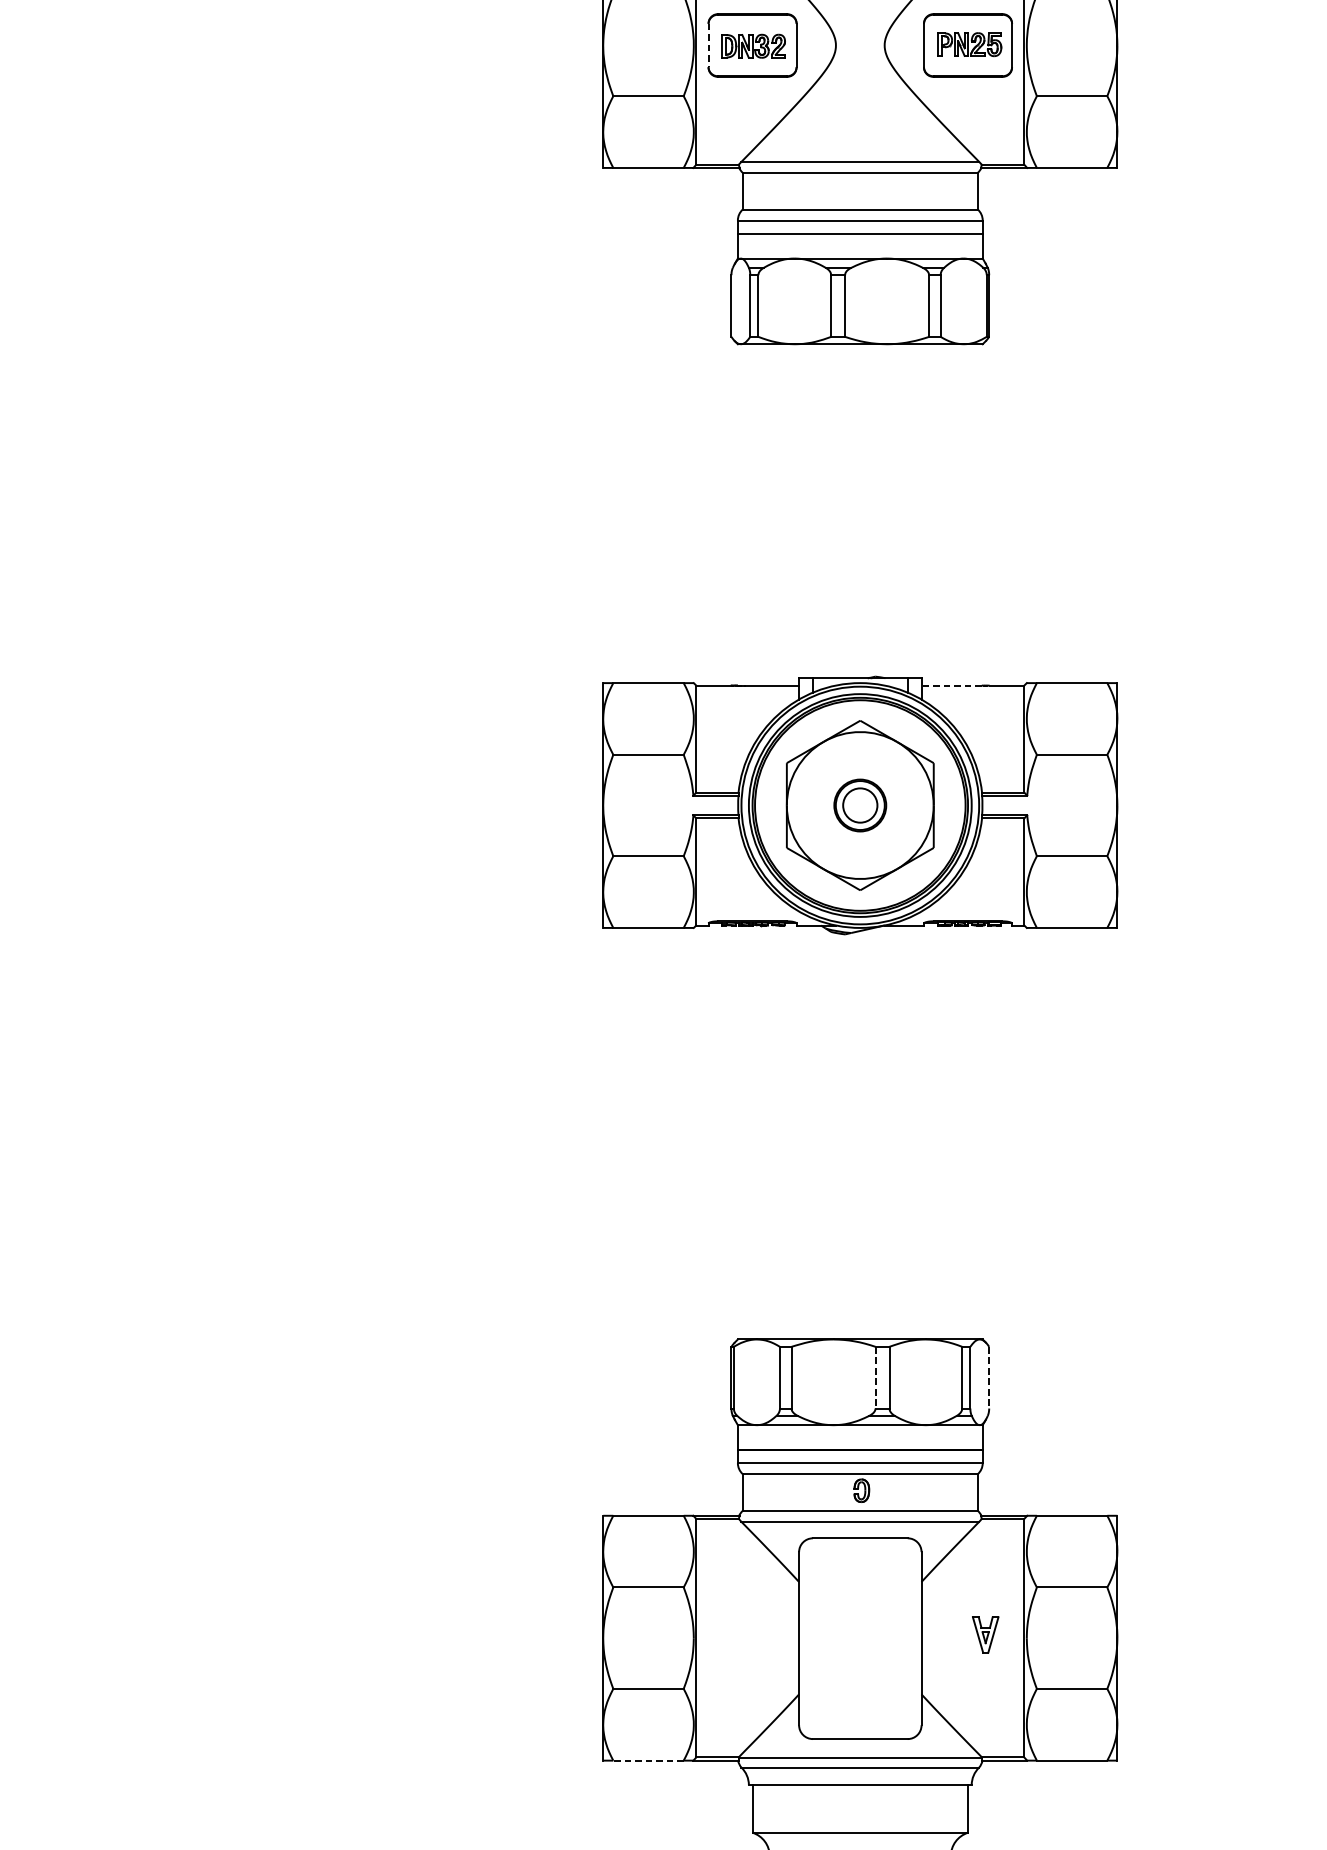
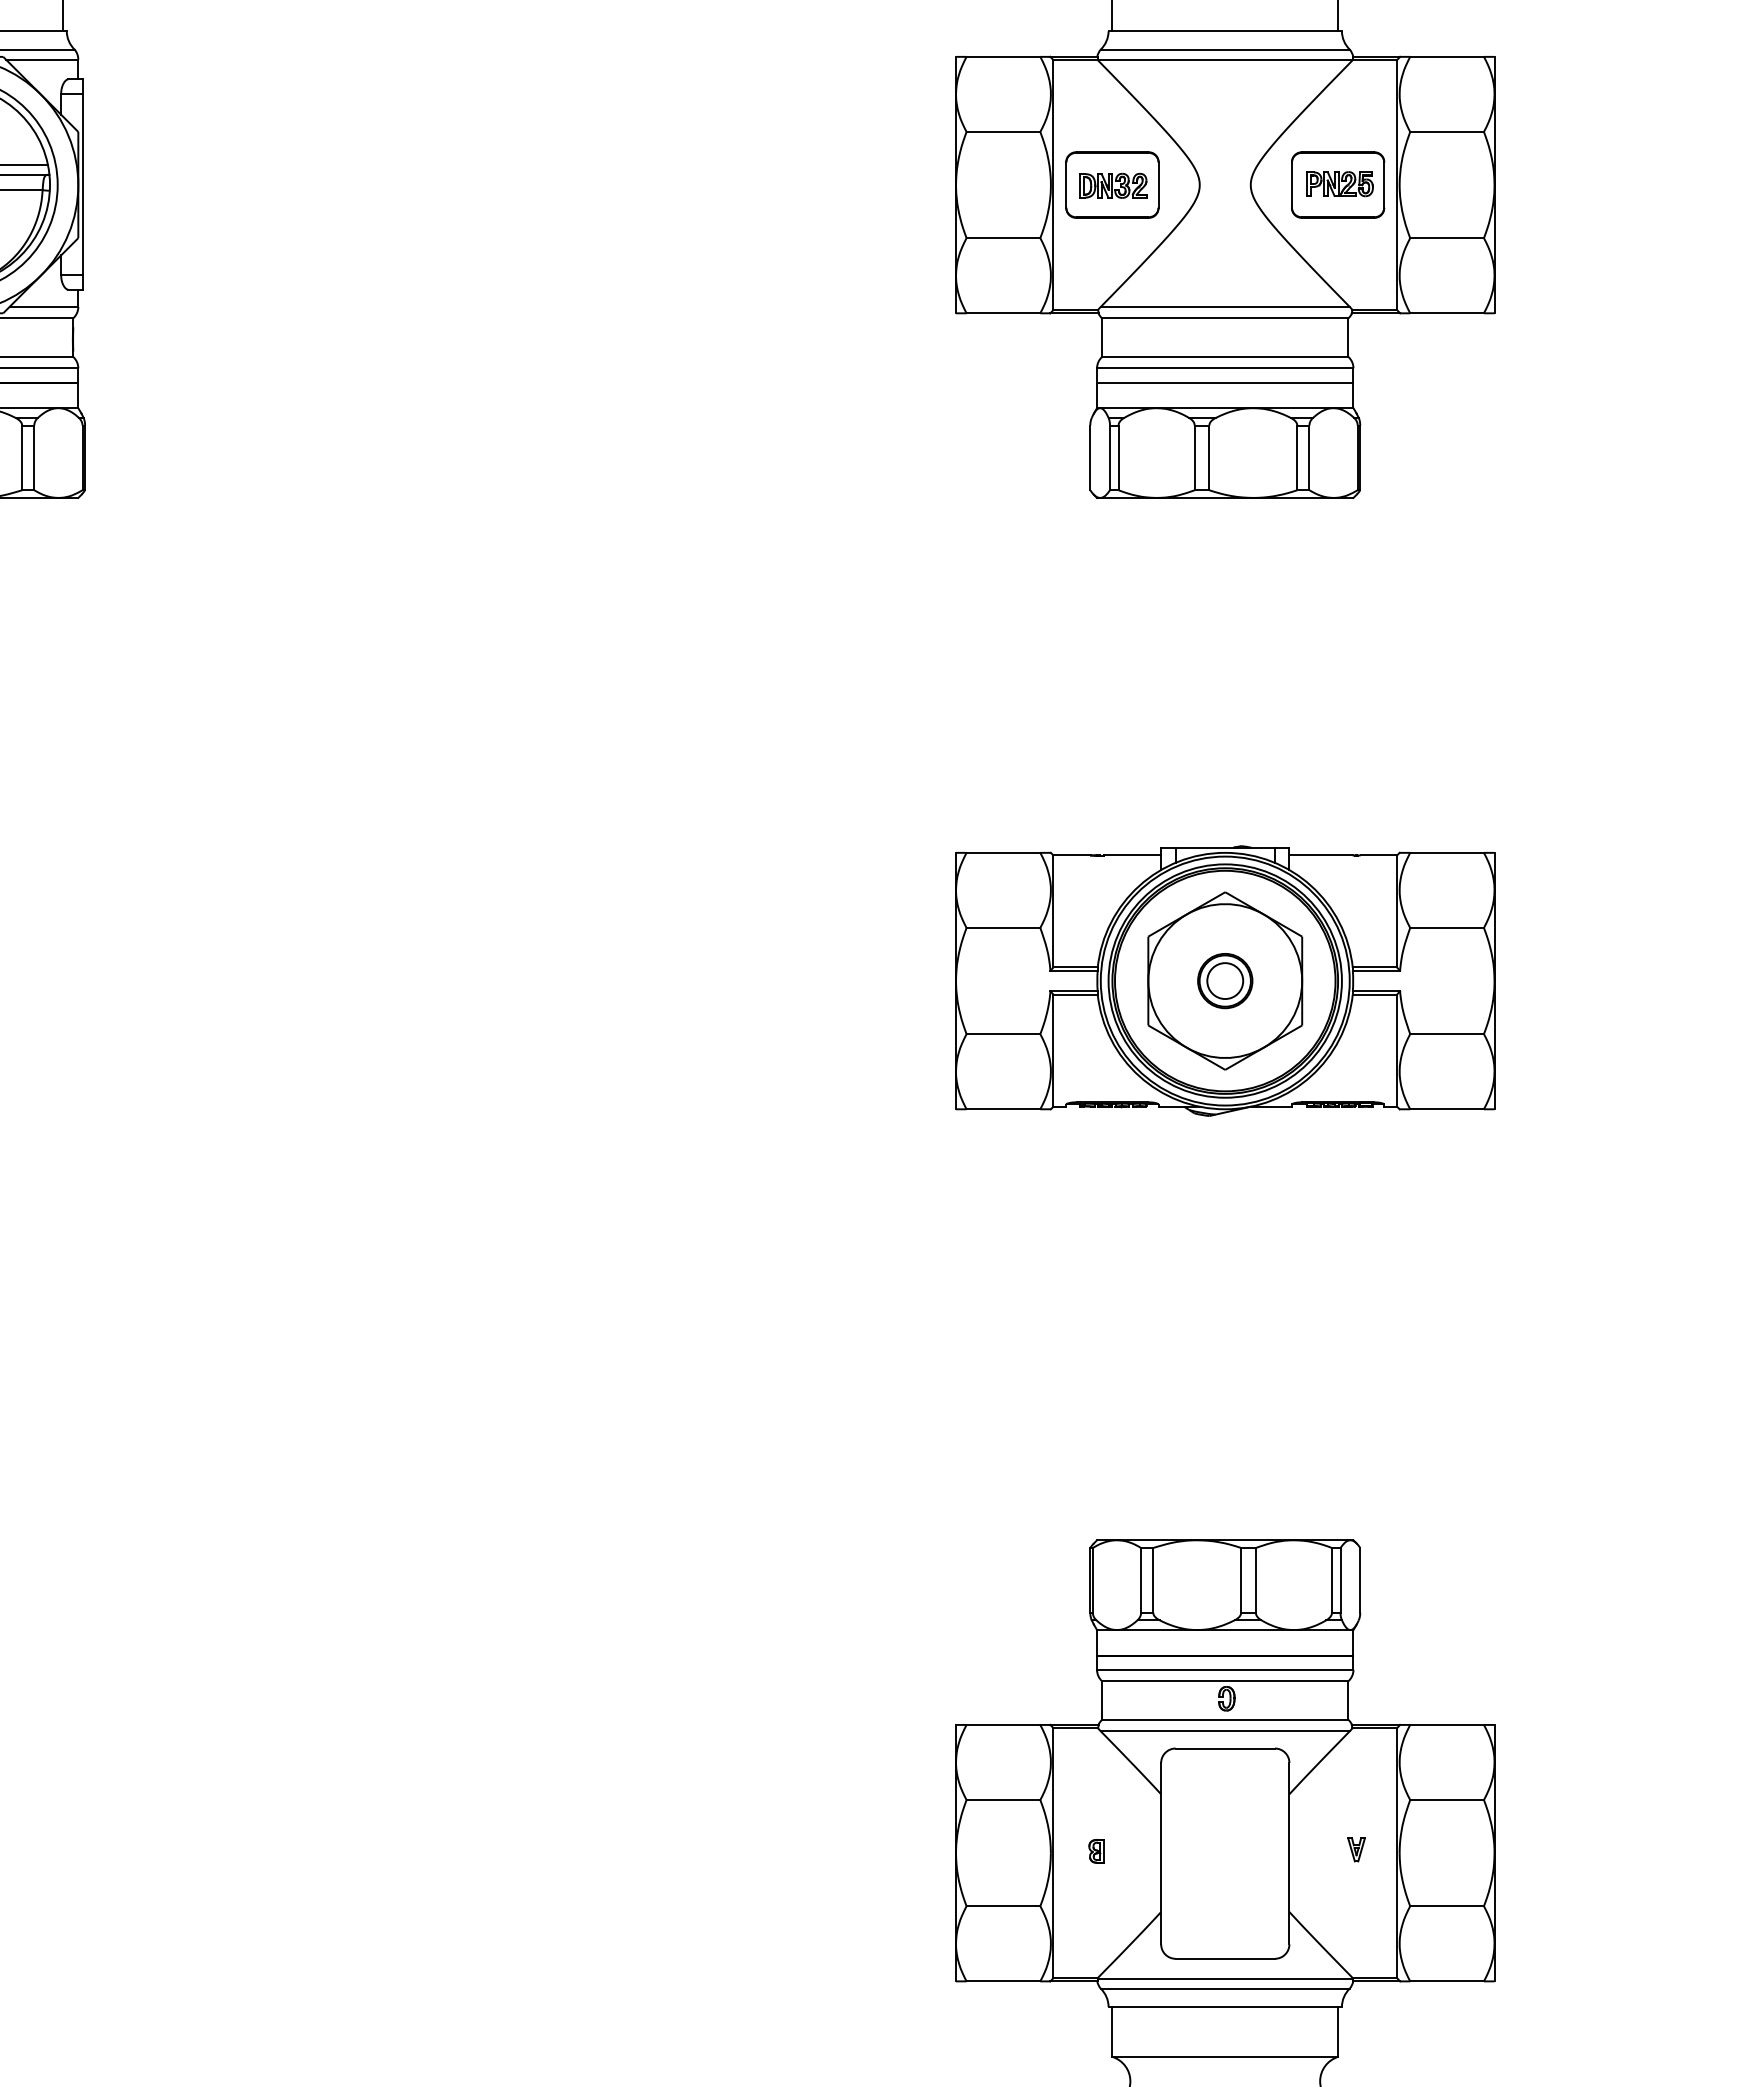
line: (708, 45) -> (1066, 185), dashed -> solid
line: (951, 685) -> (1320, 855), dashed -> solid
line: (875, 1377) -> (1241, 1580), dashed -> solid
line: (989, 1377) -> (1360, 1580), dashed -> solid
part: (985, 1634) -> (1356, 1849), size x0.62
part: (737, 1636) -> (1096, 1851), added
line: (648, 1760) -> (1003, 1981), dashed -> solid

